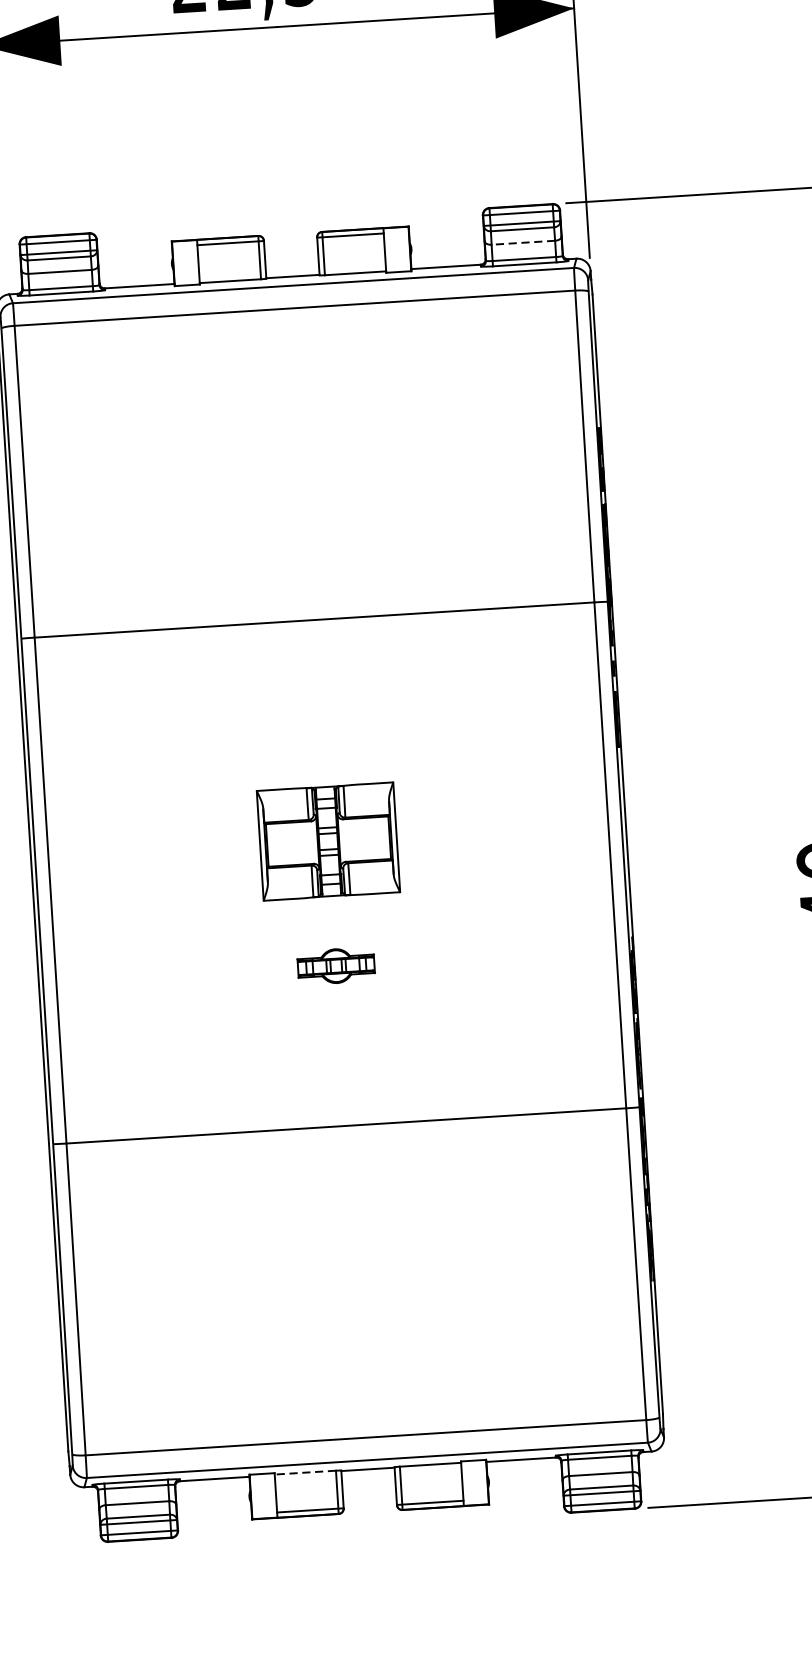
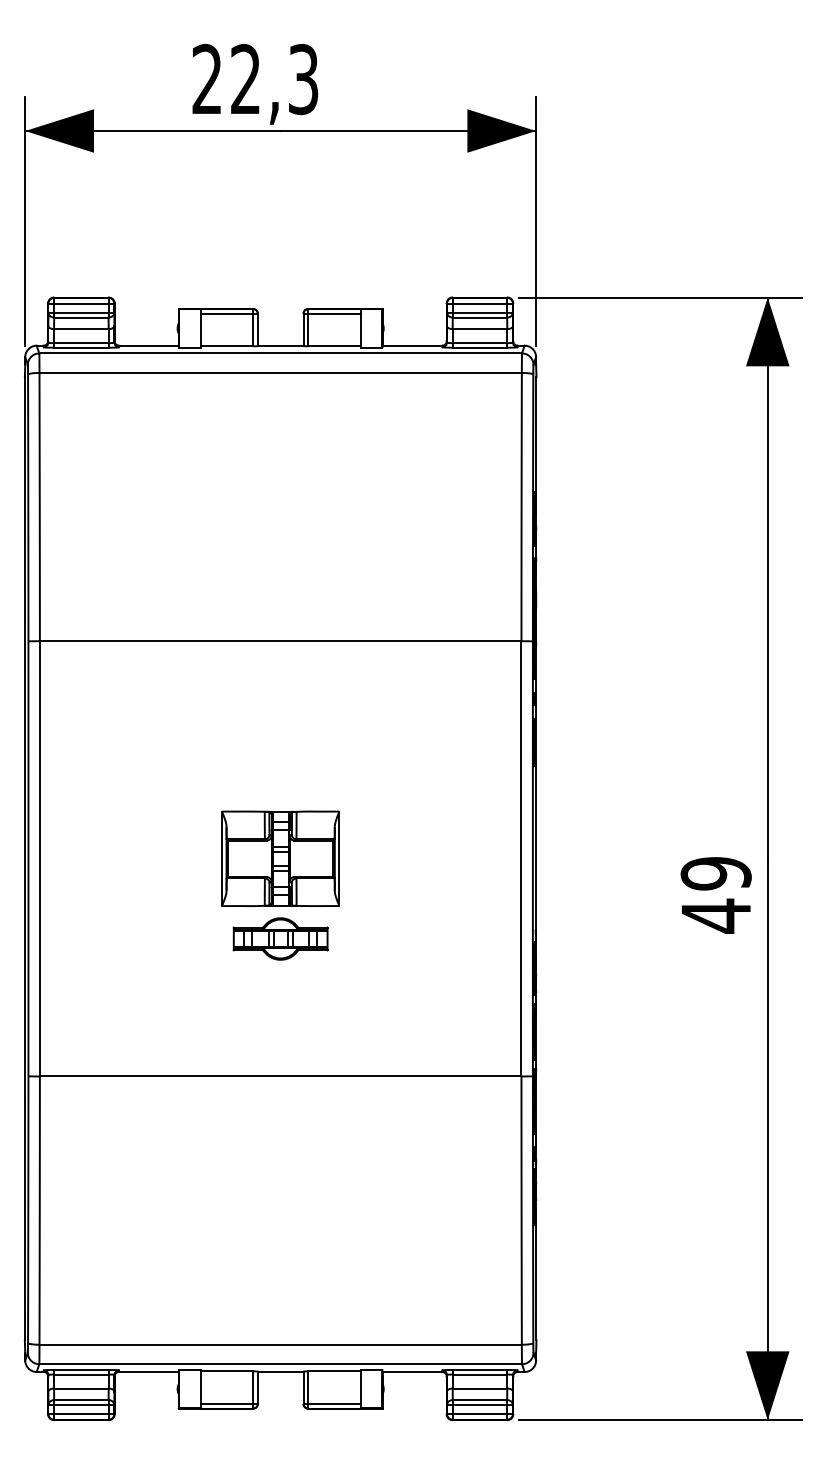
line: (522, 243) -> (479, 329), dashed -> solid
part: (328, 841) -> (280, 858), moved
part: (336, 965) -> (280, 938), size x1.43
line: (304, 1472) -> (226, 1371), dashed -> solid

